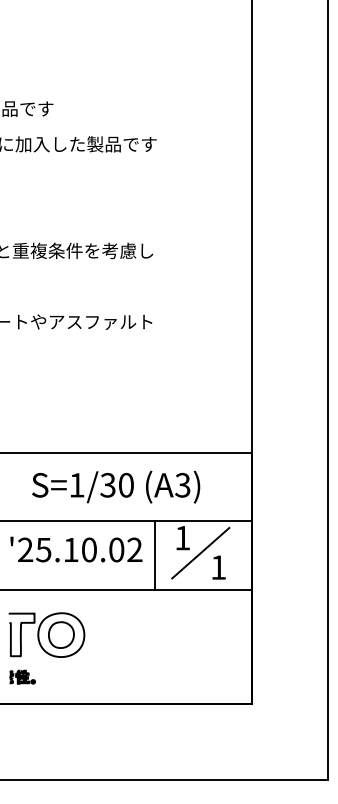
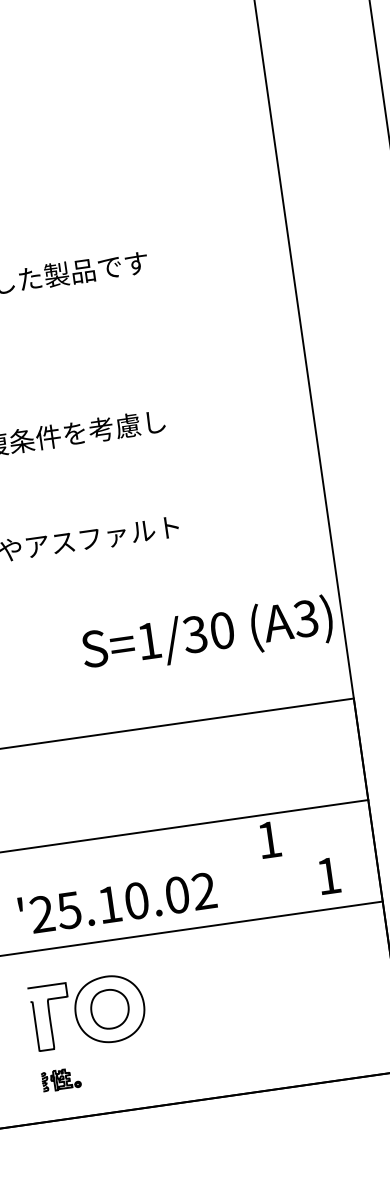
text: (116, 486) -> (207, 634), moved
text: (76, 549) -> (117, 902), moved
line: (200, 552) -> (298, 857), removed
line: (154, 555) -> (231, 871), removed

